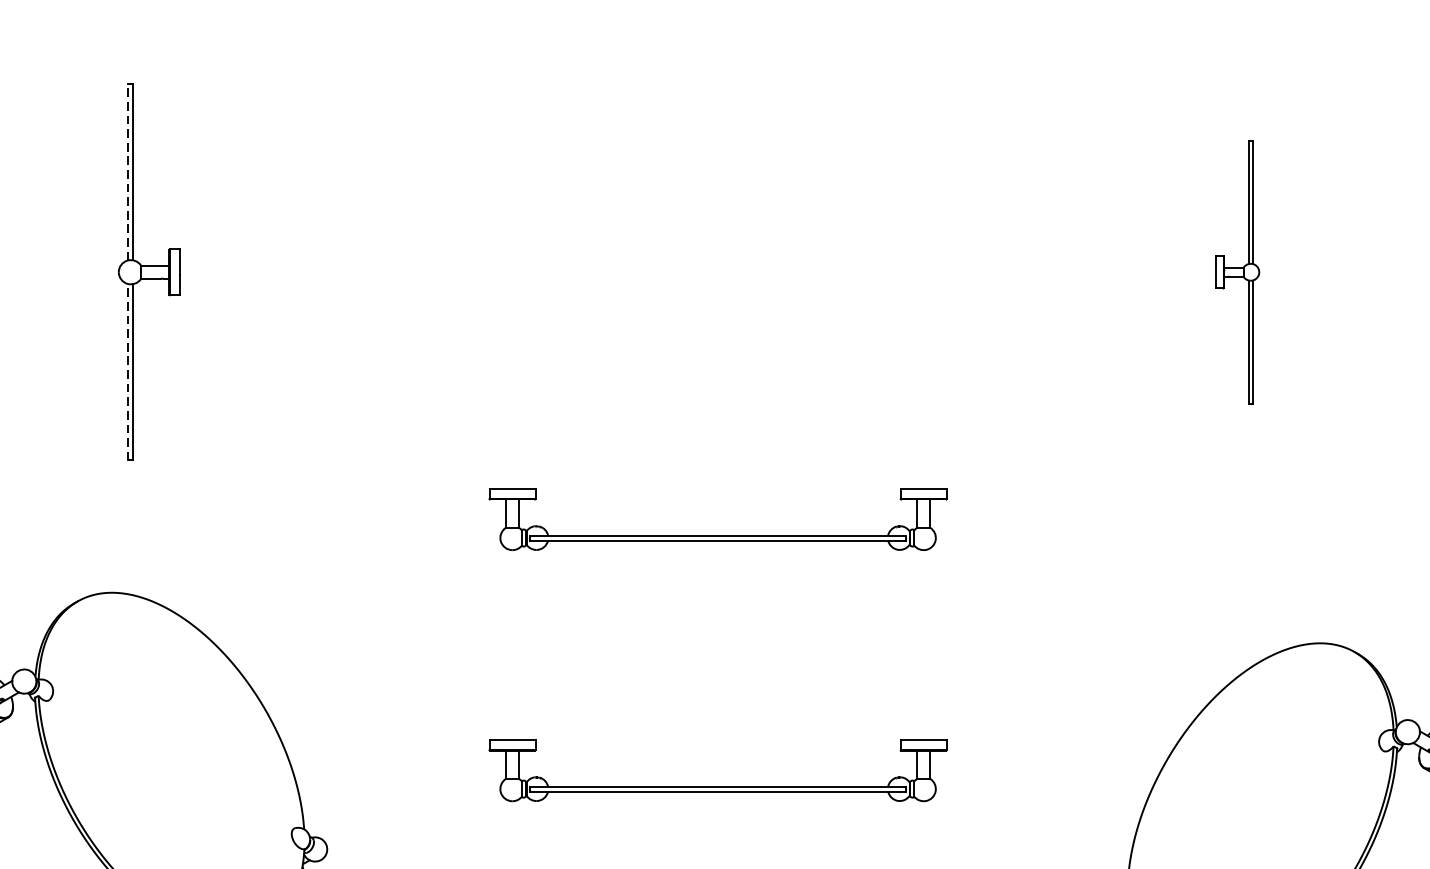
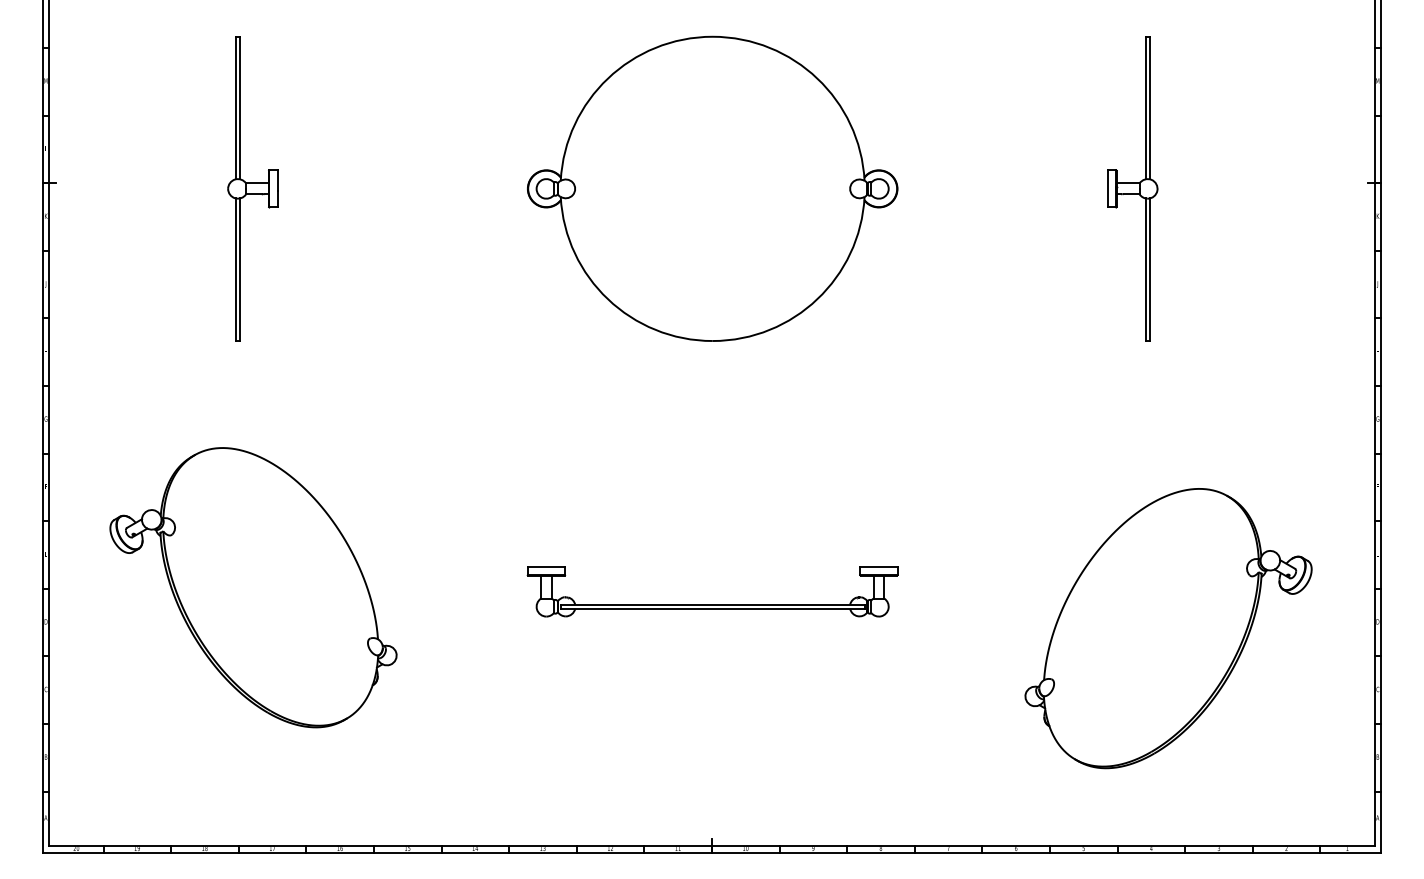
line: (127, 171) -> (235, 107), dashed -> solid
part: (717, 271) -> (712, 188), added
part: (1237, 271) -> (1132, 188), size x1.43
line: (127, 371) -> (235, 269), dashed -> solid
part: (717, 535) -> (712, 401), removed

